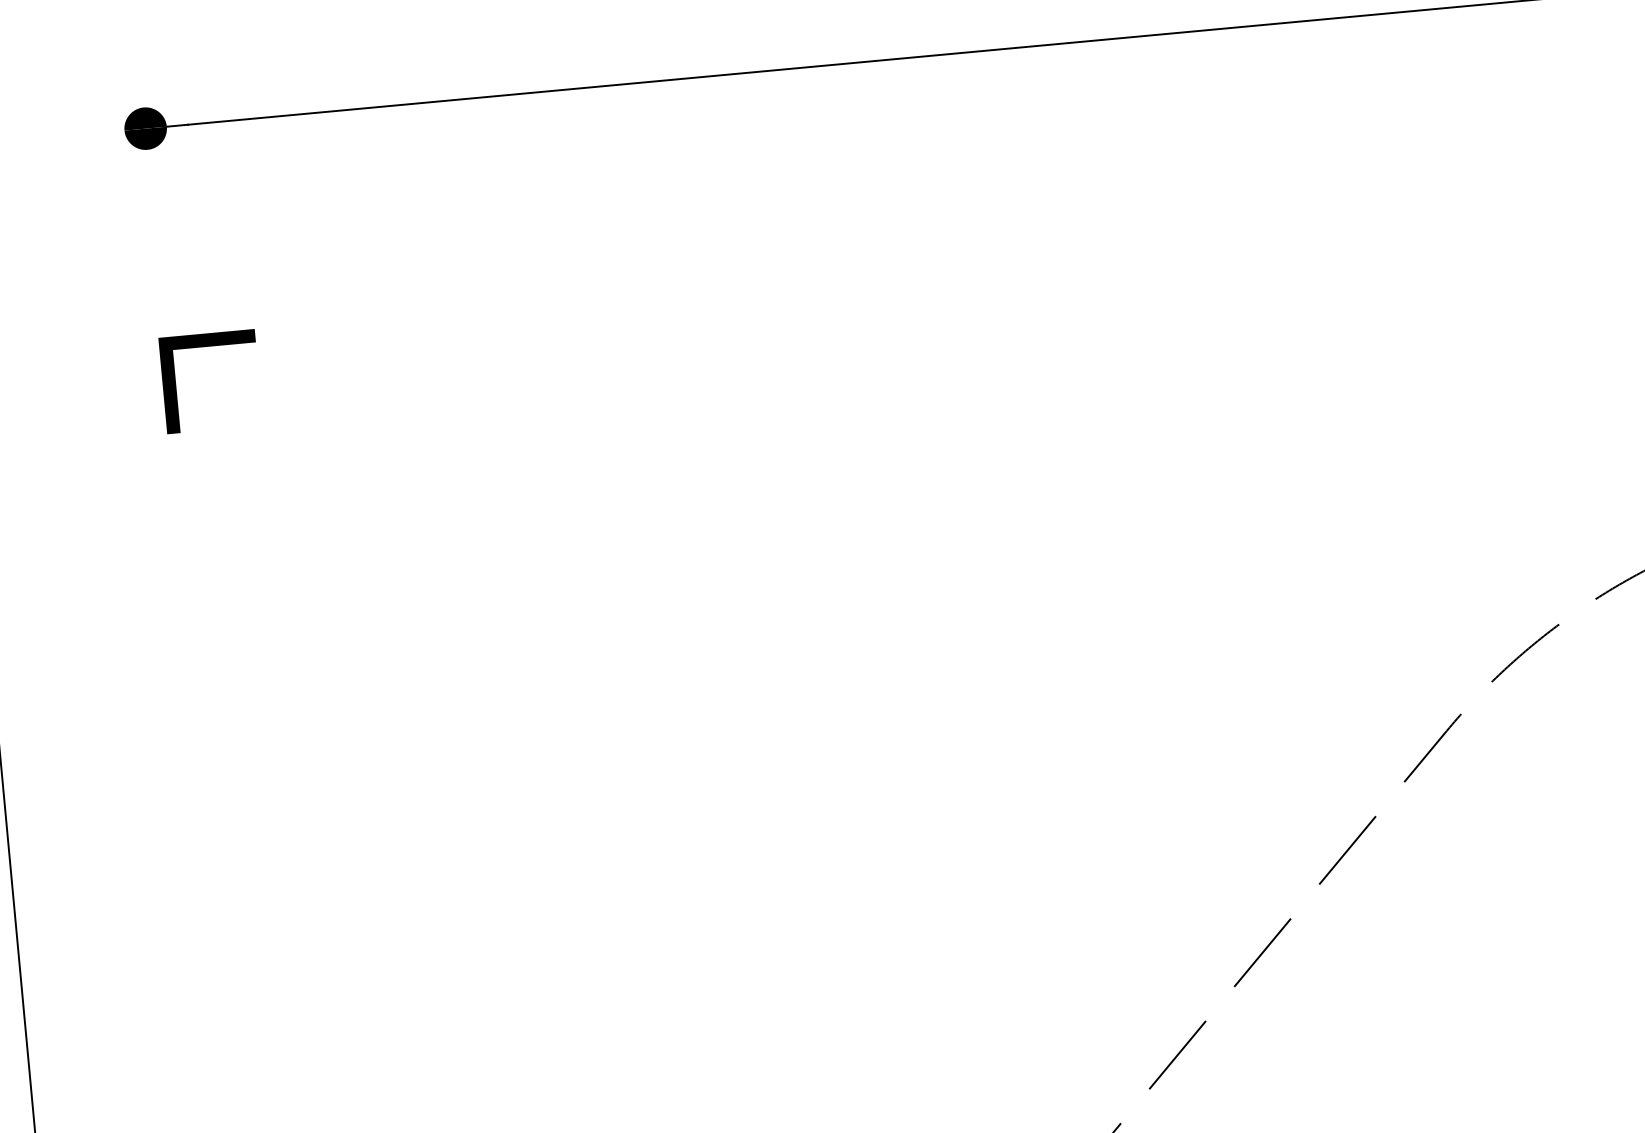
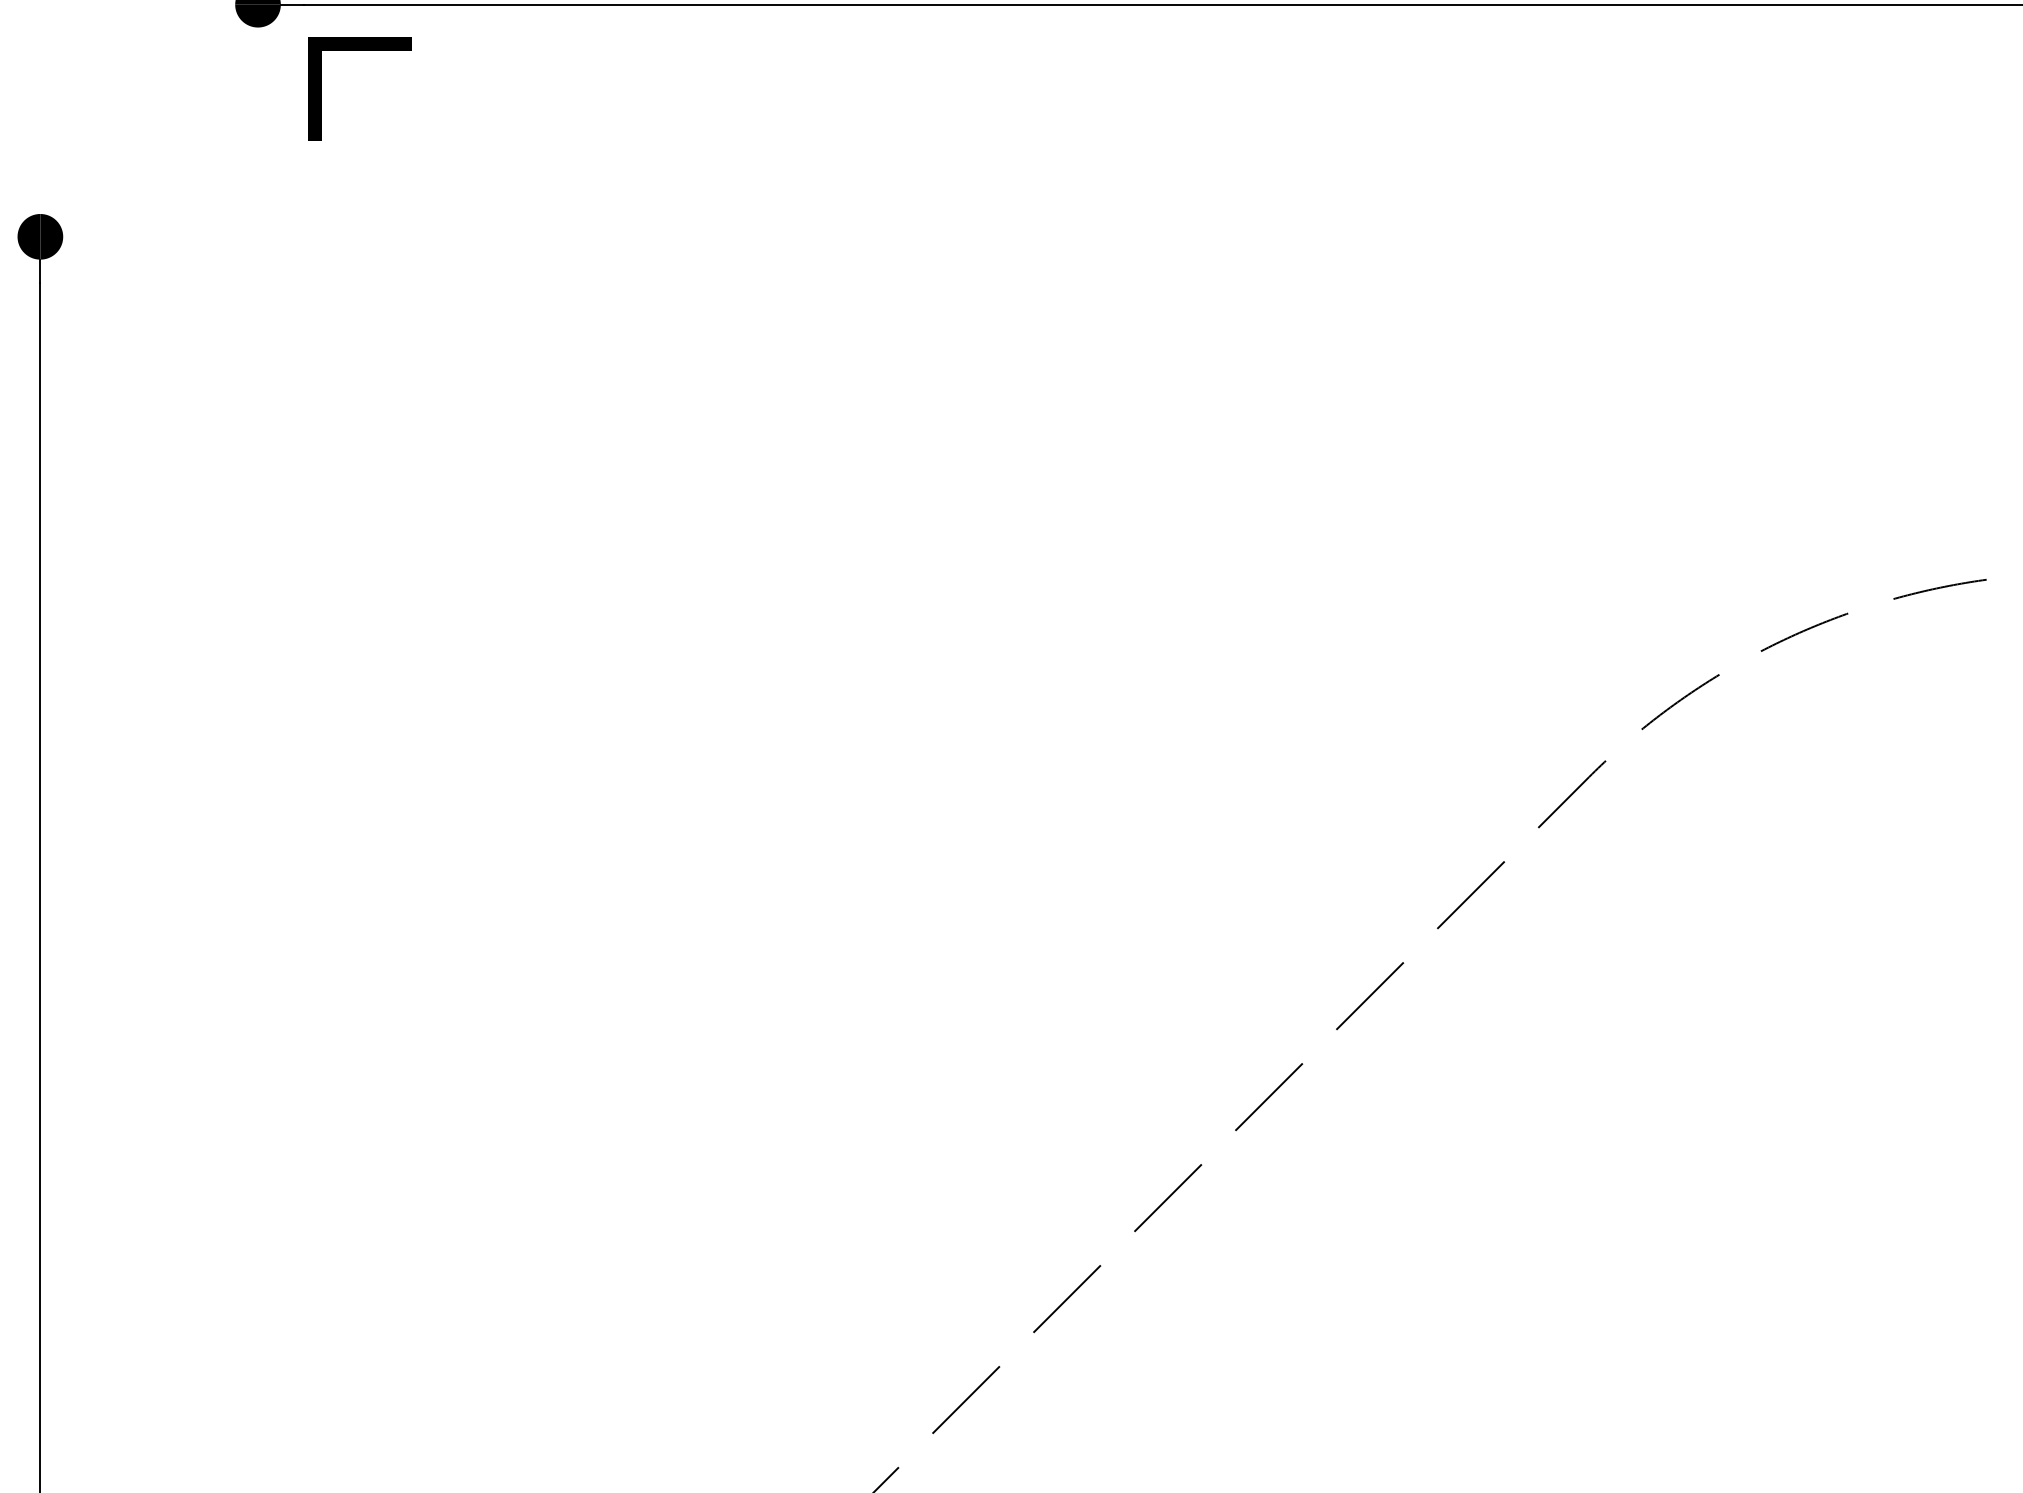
line: (207, 346) -> (359, 50), moved

